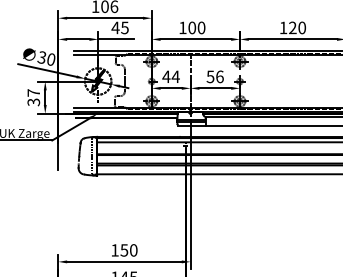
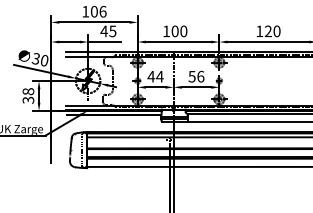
text: (33, 92) -> (28, 91), 37 -> 38

